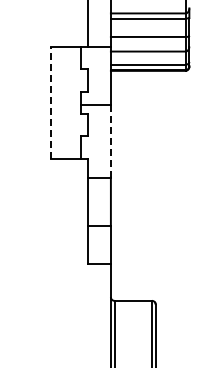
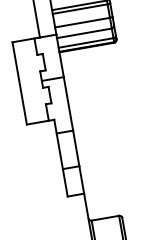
line: (51, 102) -> (19, 83), dashed -> solid
line: (110, 141) -> (68, 104), dashed -> solid

